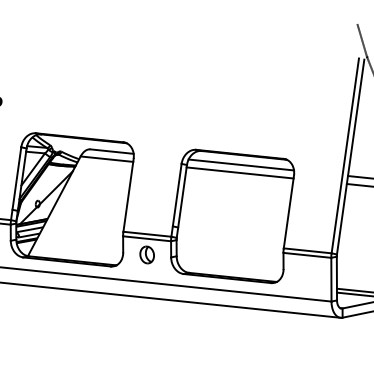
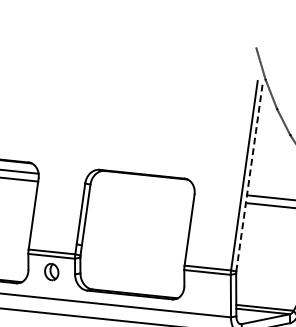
line: (350, 156) -> (249, 176), solid -> dashed
line: (241, 164) -> (143, 184), removed
line: (239, 172) -> (141, 191), removed

